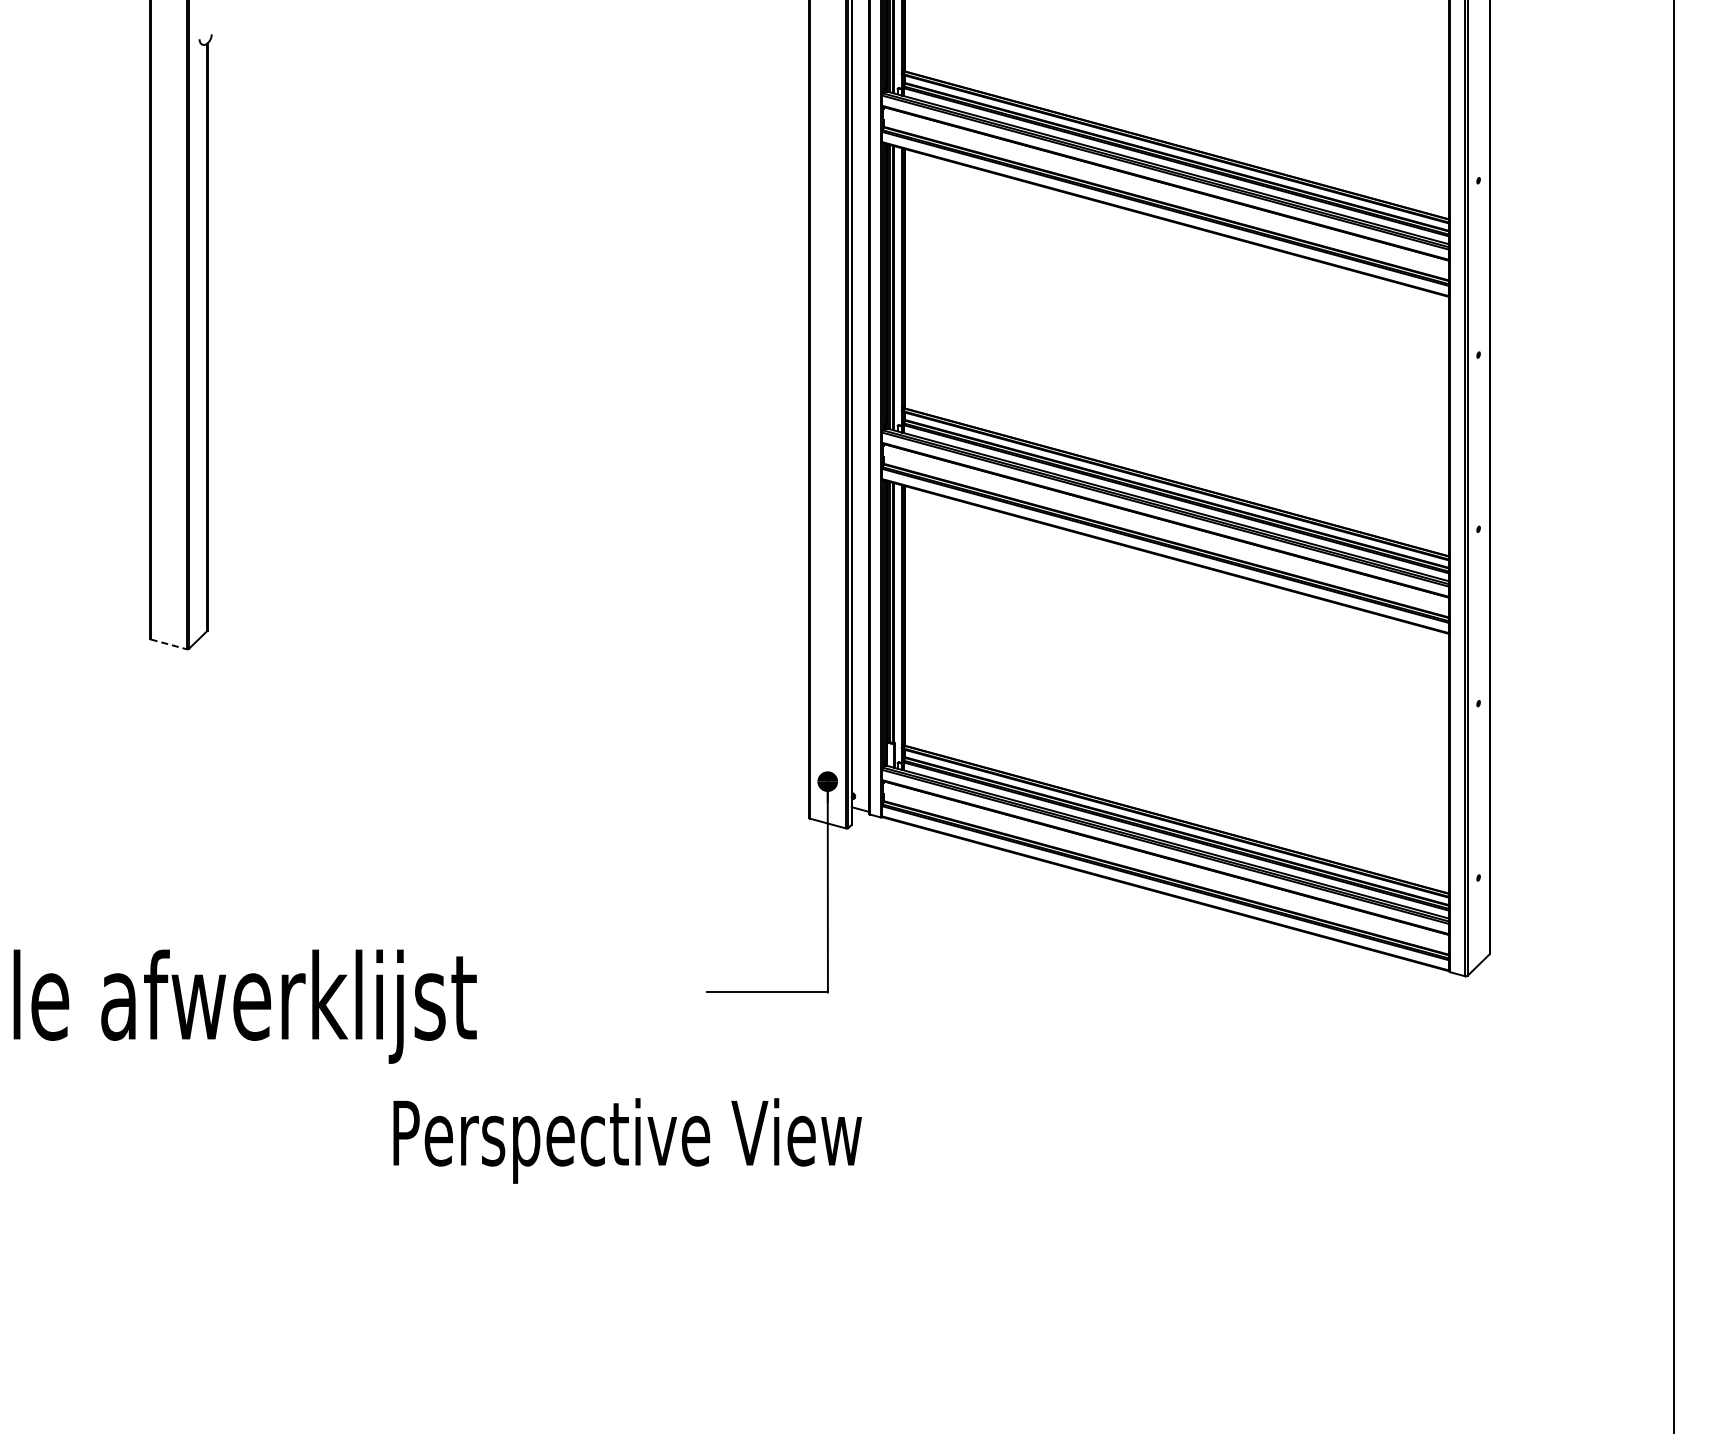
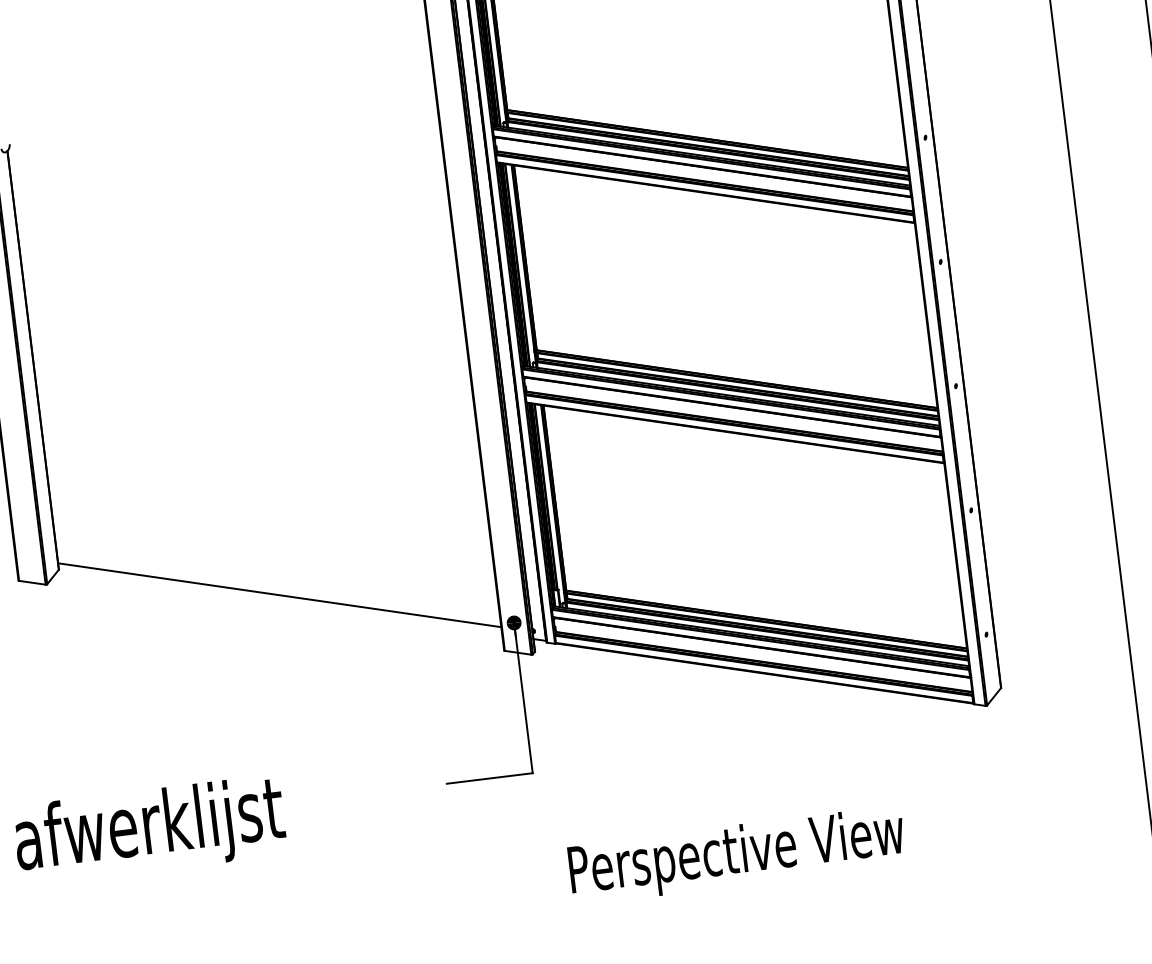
line: (168, 644) -> (32, 582), dashed -> solid
line: (508, 703) -> (279, 595), added
text: (627, 1140) -> (737, 855), moved

